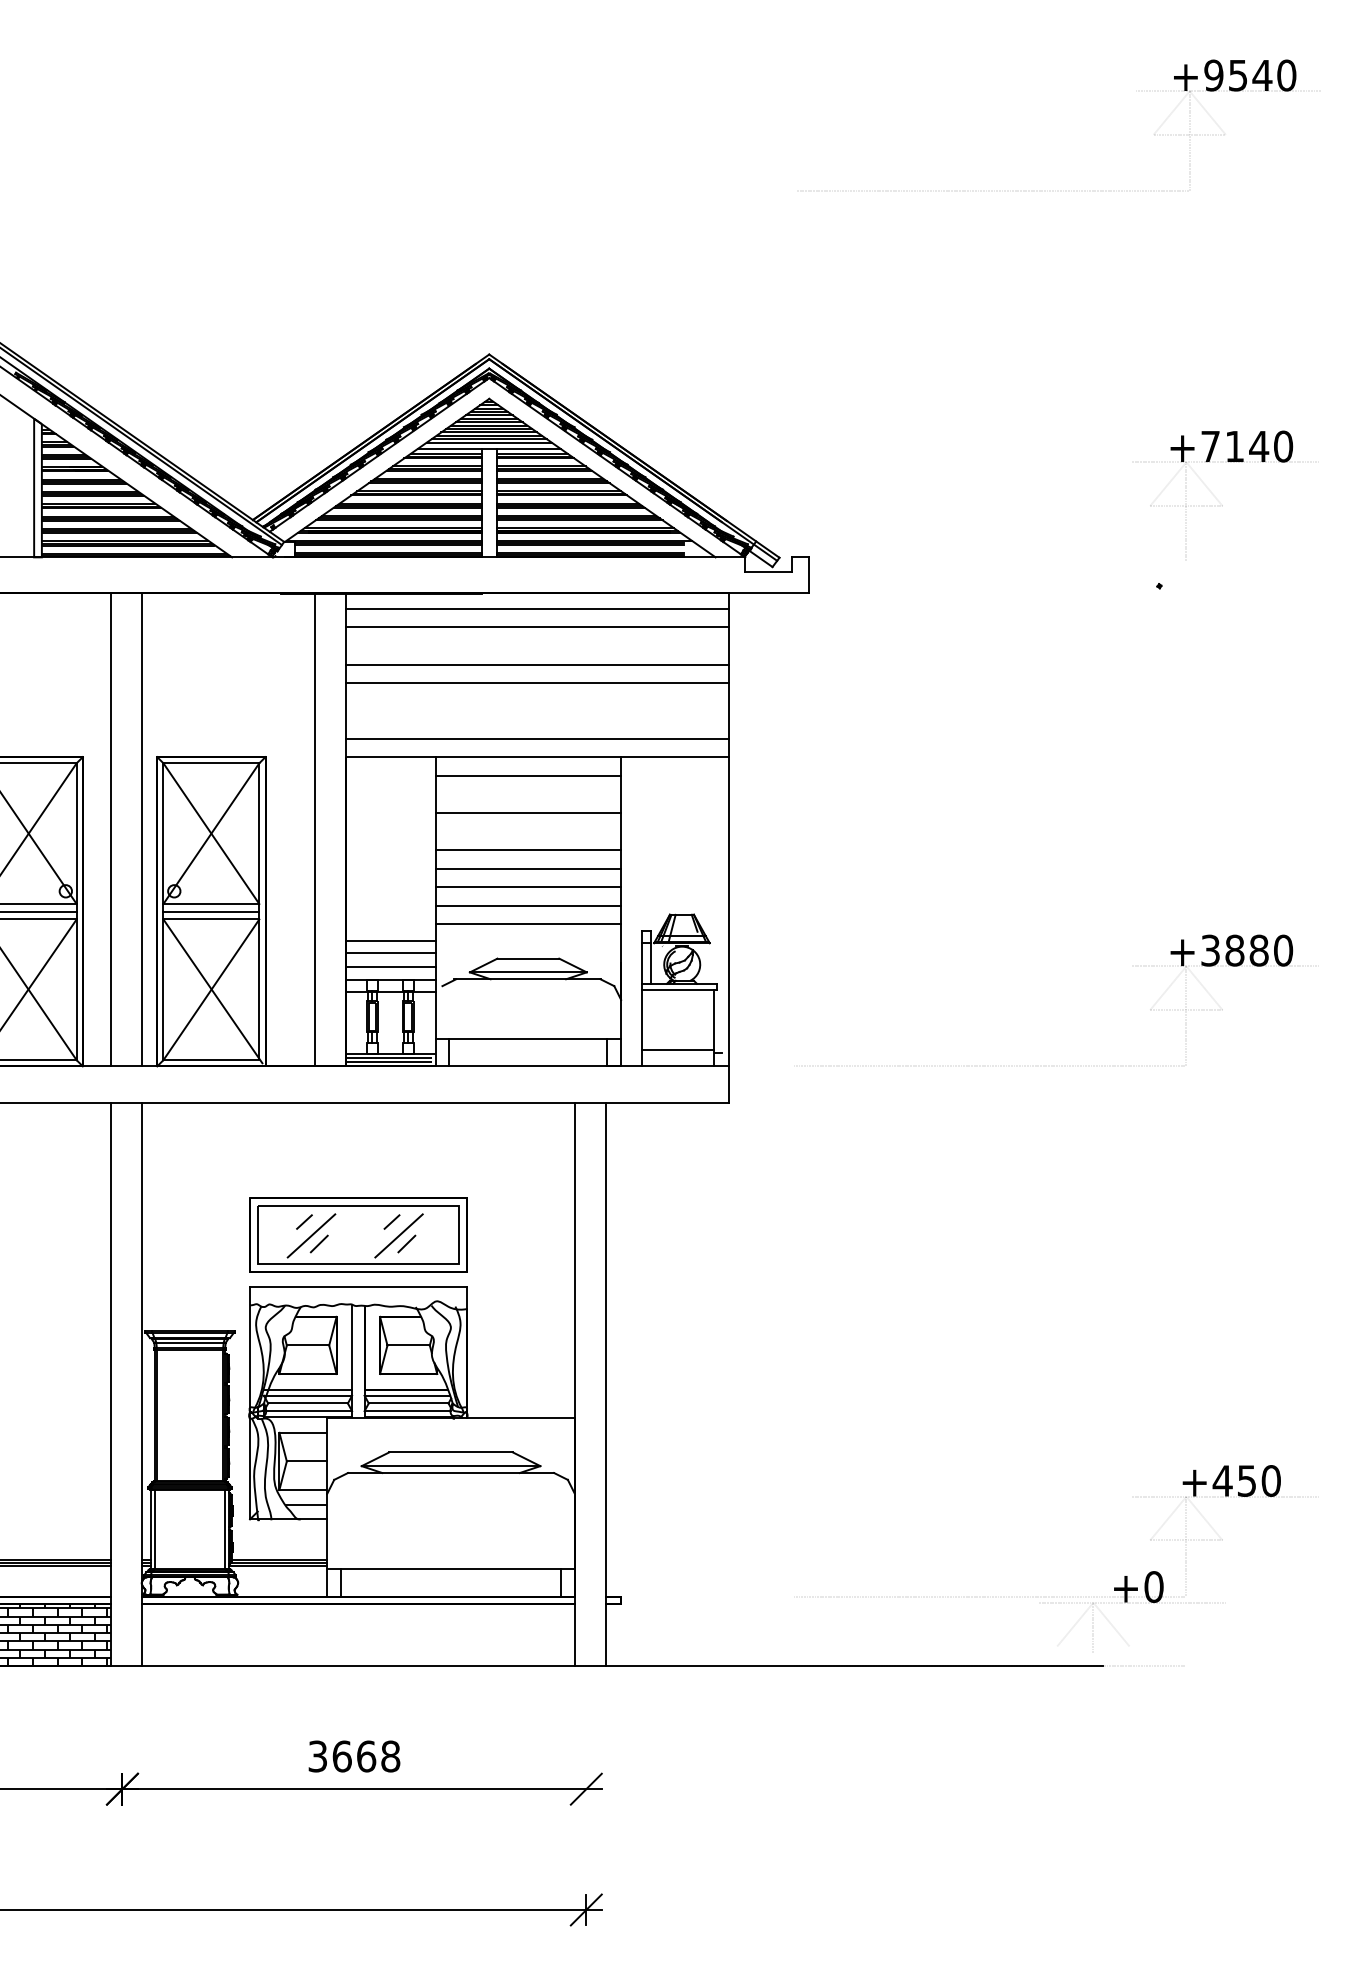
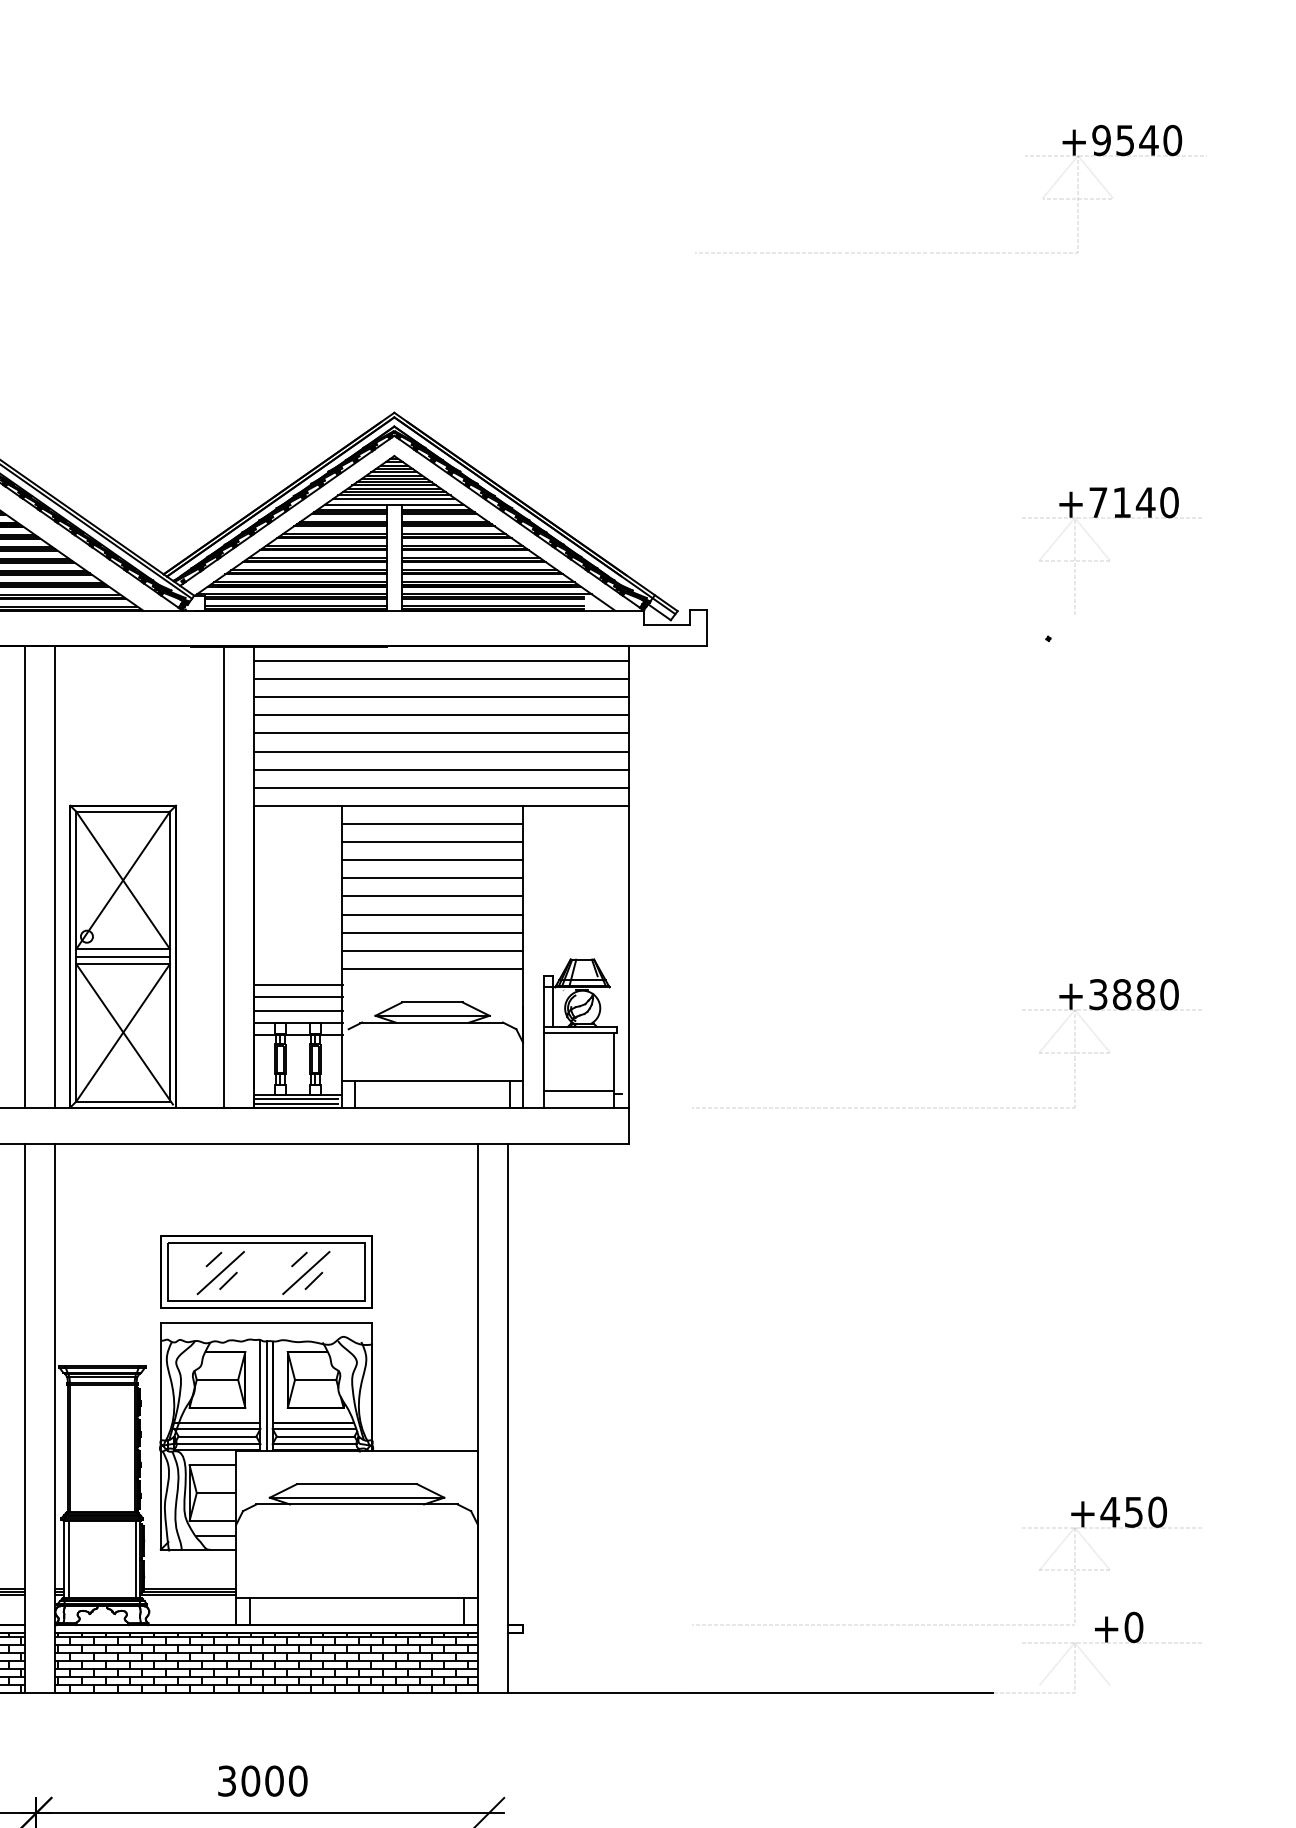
line: (537, 645) -> (441, 696), added
line: (537, 701) -> (441, 751), added
line: (537, 720) -> (441, 769), added
line: (528, 794) -> (432, 842), added
line: (528, 831) -> (432, 878), added
line: (358, 1361) -> (266, 1395), added
part: (1127, 1587) -> (1108, 1627), moved
hatch: (357, 1635) -> (265, 1663), added
text: (366, 1756) -> (274, 1781), 3668 -> 3000

